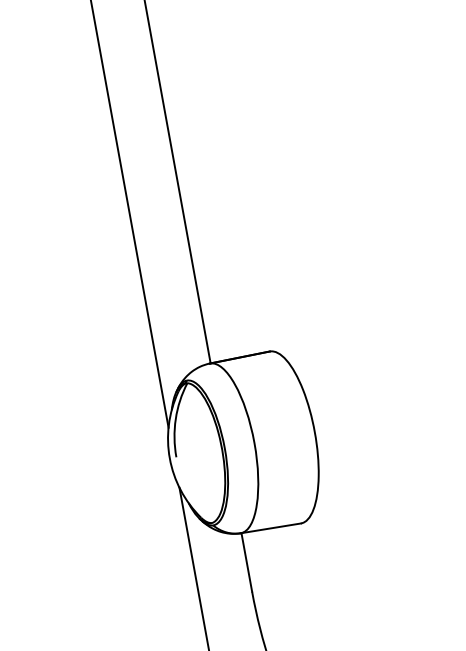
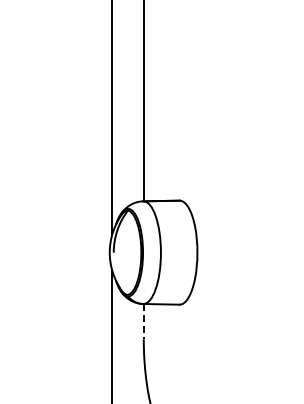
line: (246, 562) -> (143, 321), solid -> dashed

